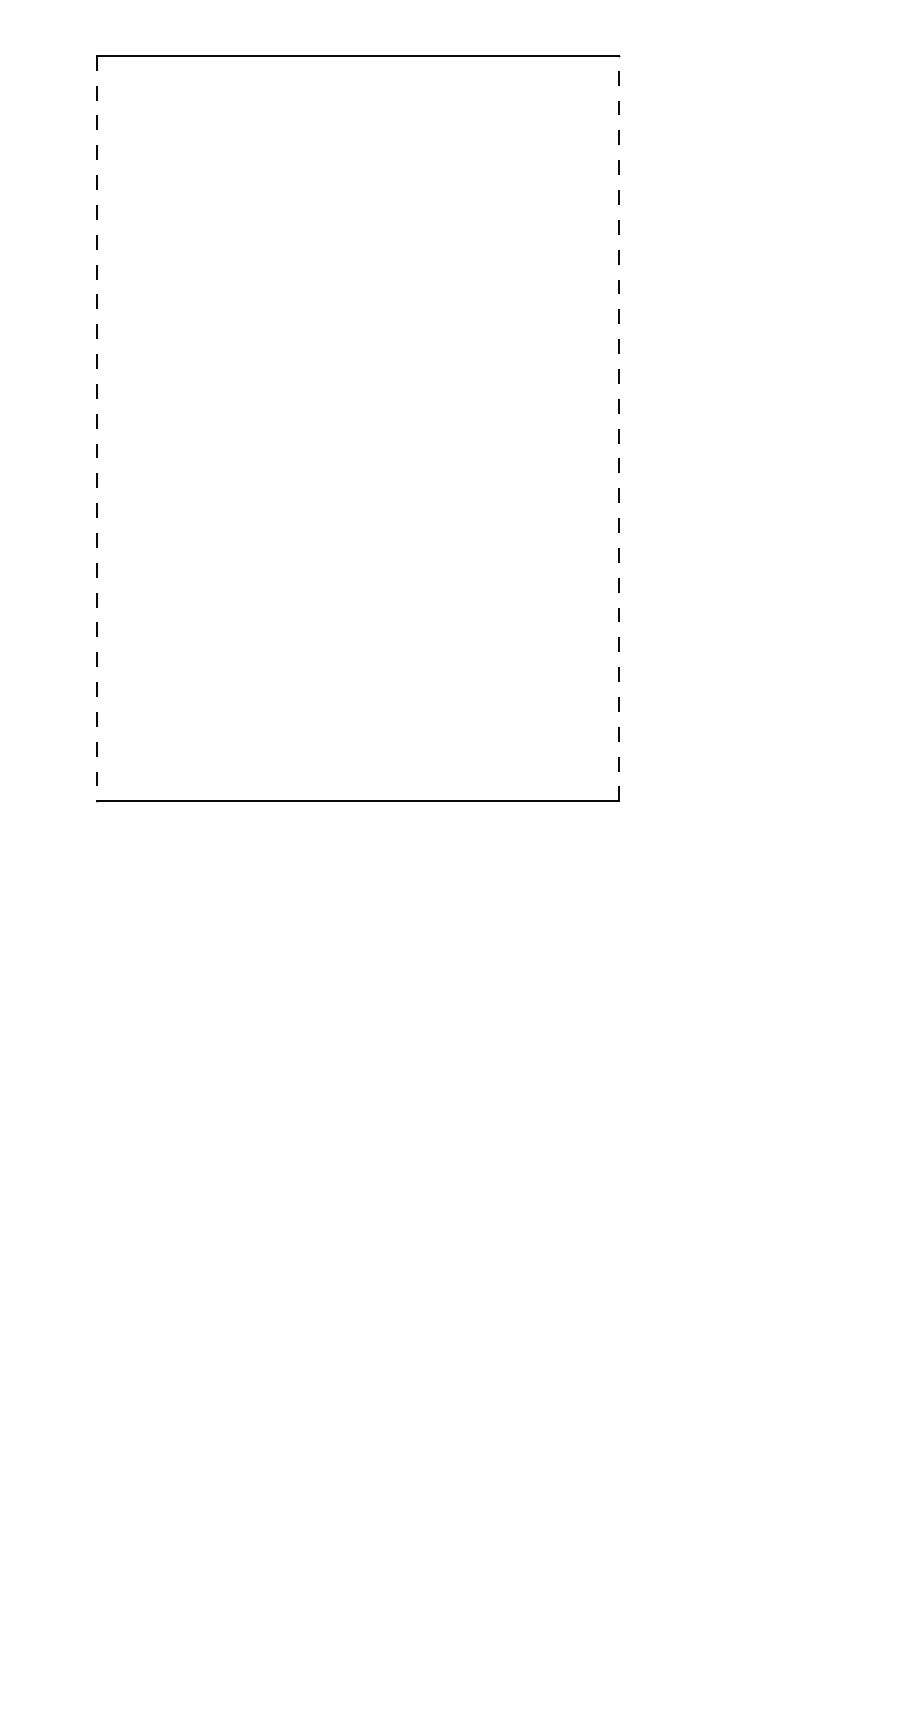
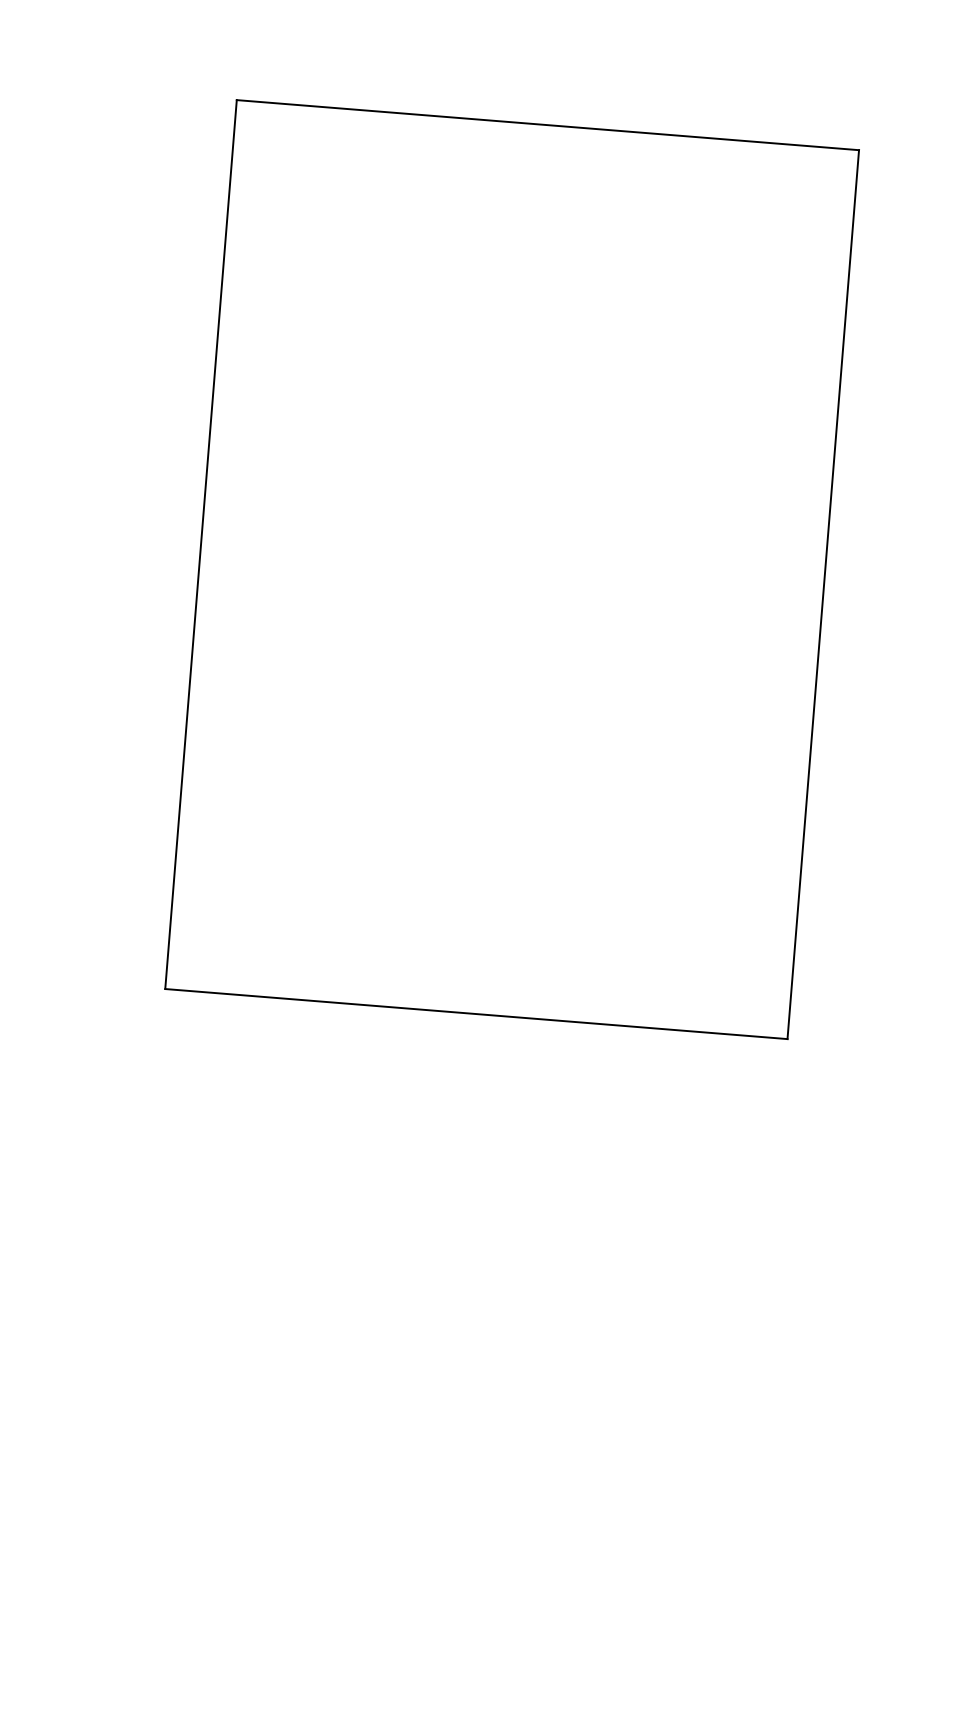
line: (97, 428) -> (201, 544), dashed -> solid
line: (619, 428) -> (823, 594), dashed -> solid

